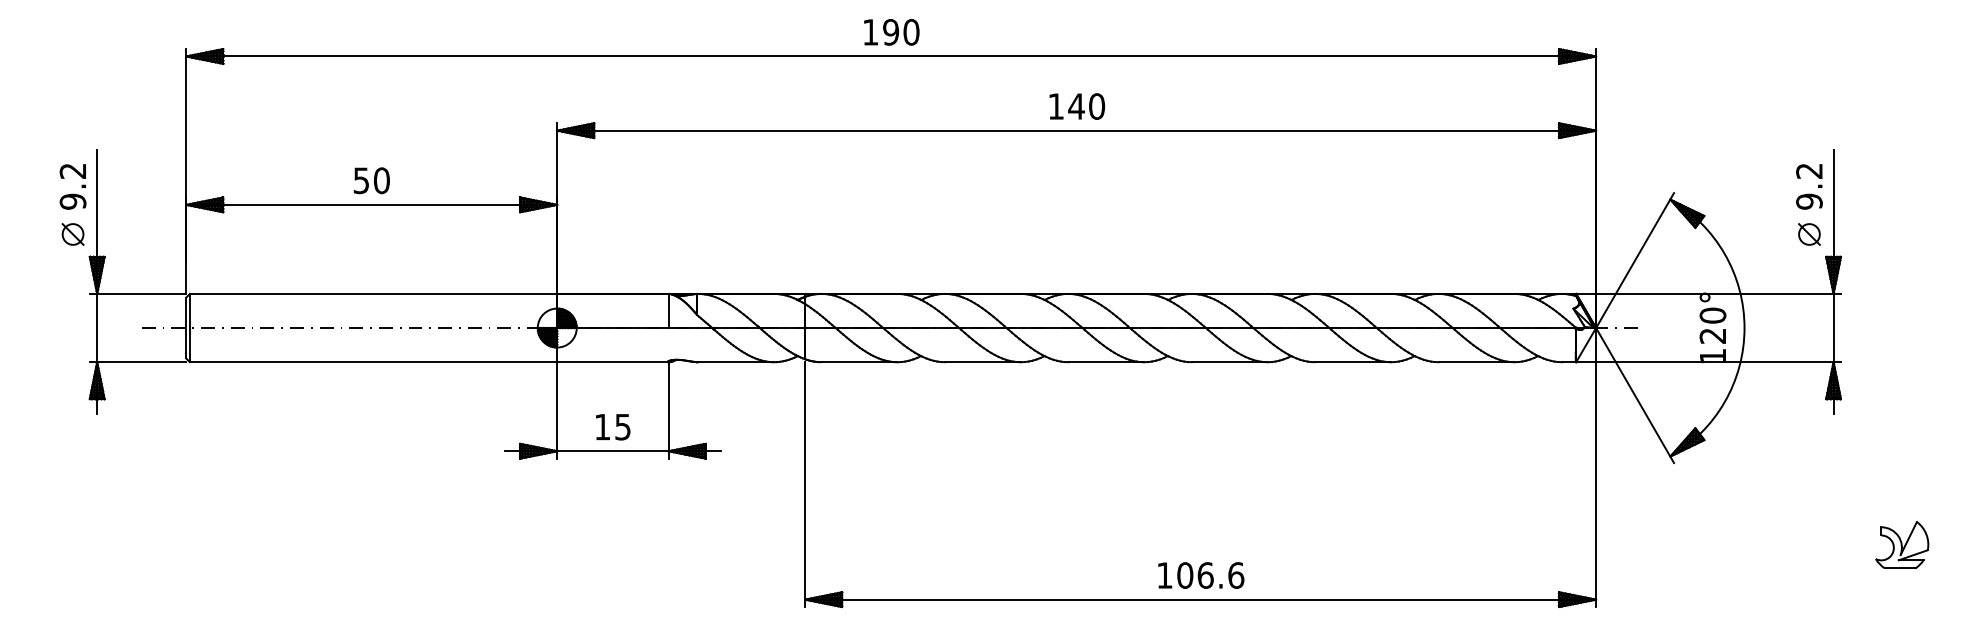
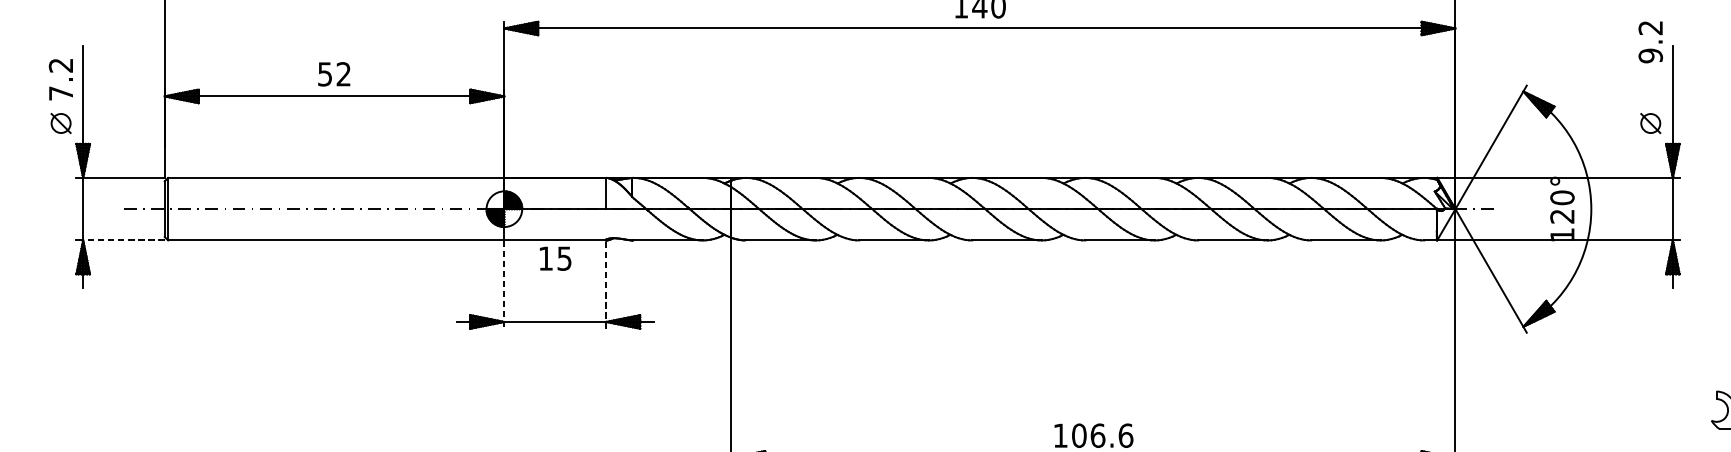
text: (381, 180) -> (343, 74), 50 -> 52
text: (1809, 186) -> (1650, 42), moved
text: (72, 201) -> (60, 93), 9.2 -> 7.2
line: (141, 362) -> (123, 240), solid -> dashed
line: (668, 409) -> (606, 283), solid -> dashed
line: (557, 410) -> (504, 284), solid -> dashed
text: (613, 427) -> (555, 259), moved

